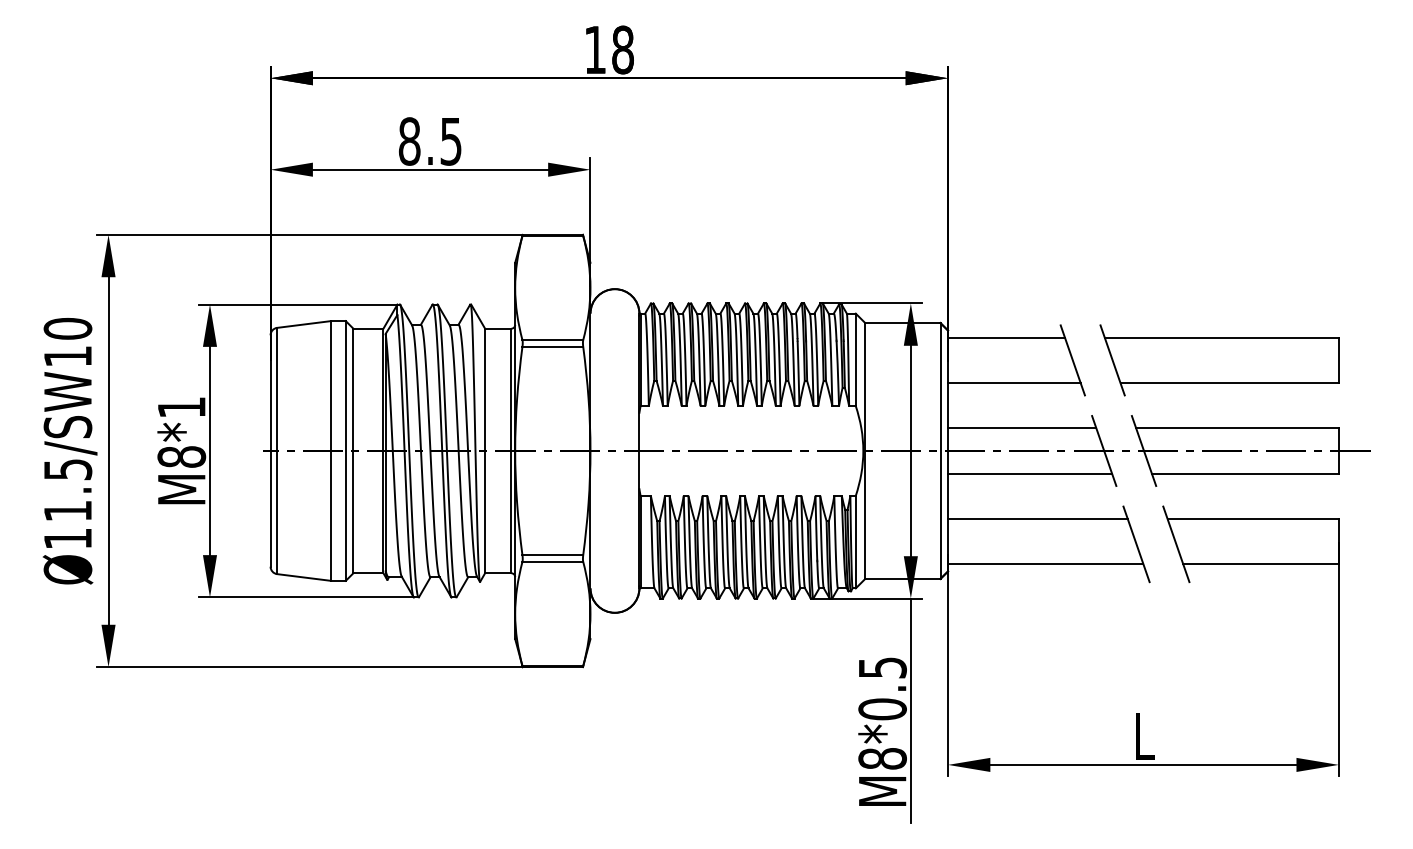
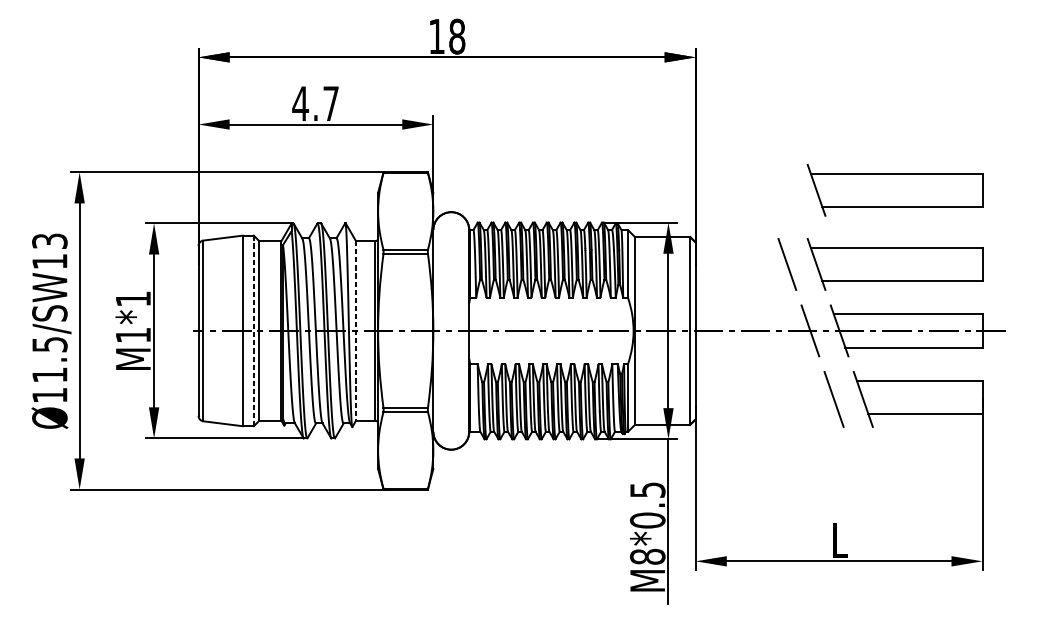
text: (429, 141) -> (315, 103), 8.5 -> 4.7
part: (1219, 259) -> (894, 190), added
text: (67, 328) -> (49, 241), Ø11.5/SW10 -> Ø11.5/SW13
line: (1006, 337) -> (738, 247), removed
line: (1013, 382) -> (743, 280), removed
line: (1021, 428) -> (749, 314), removed
line: (345, 450) -> (253, 330), solid -> dashed
line: (485, 451) -> (356, 331), solid -> dashed
text: (181, 456) -> (133, 334), M8*1 -> M1*1
line: (1030, 473) -> (756, 347), removed
line: (1037, 519) -> (761, 381), removed
line: (1045, 564) -> (767, 414), removed

